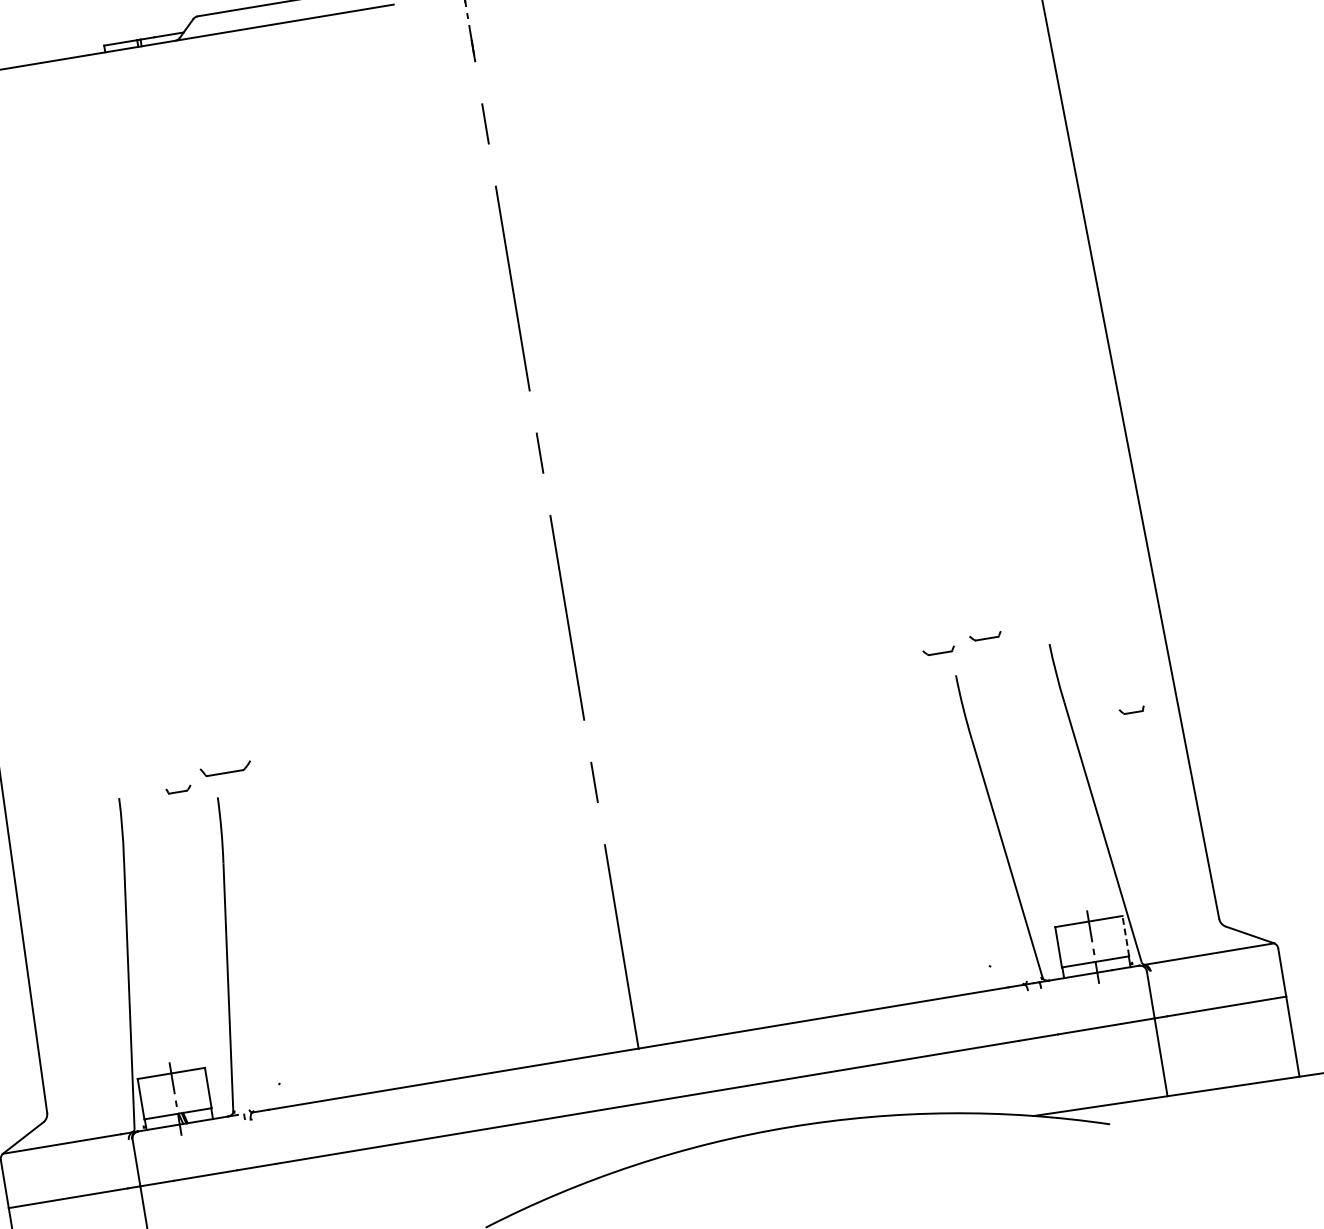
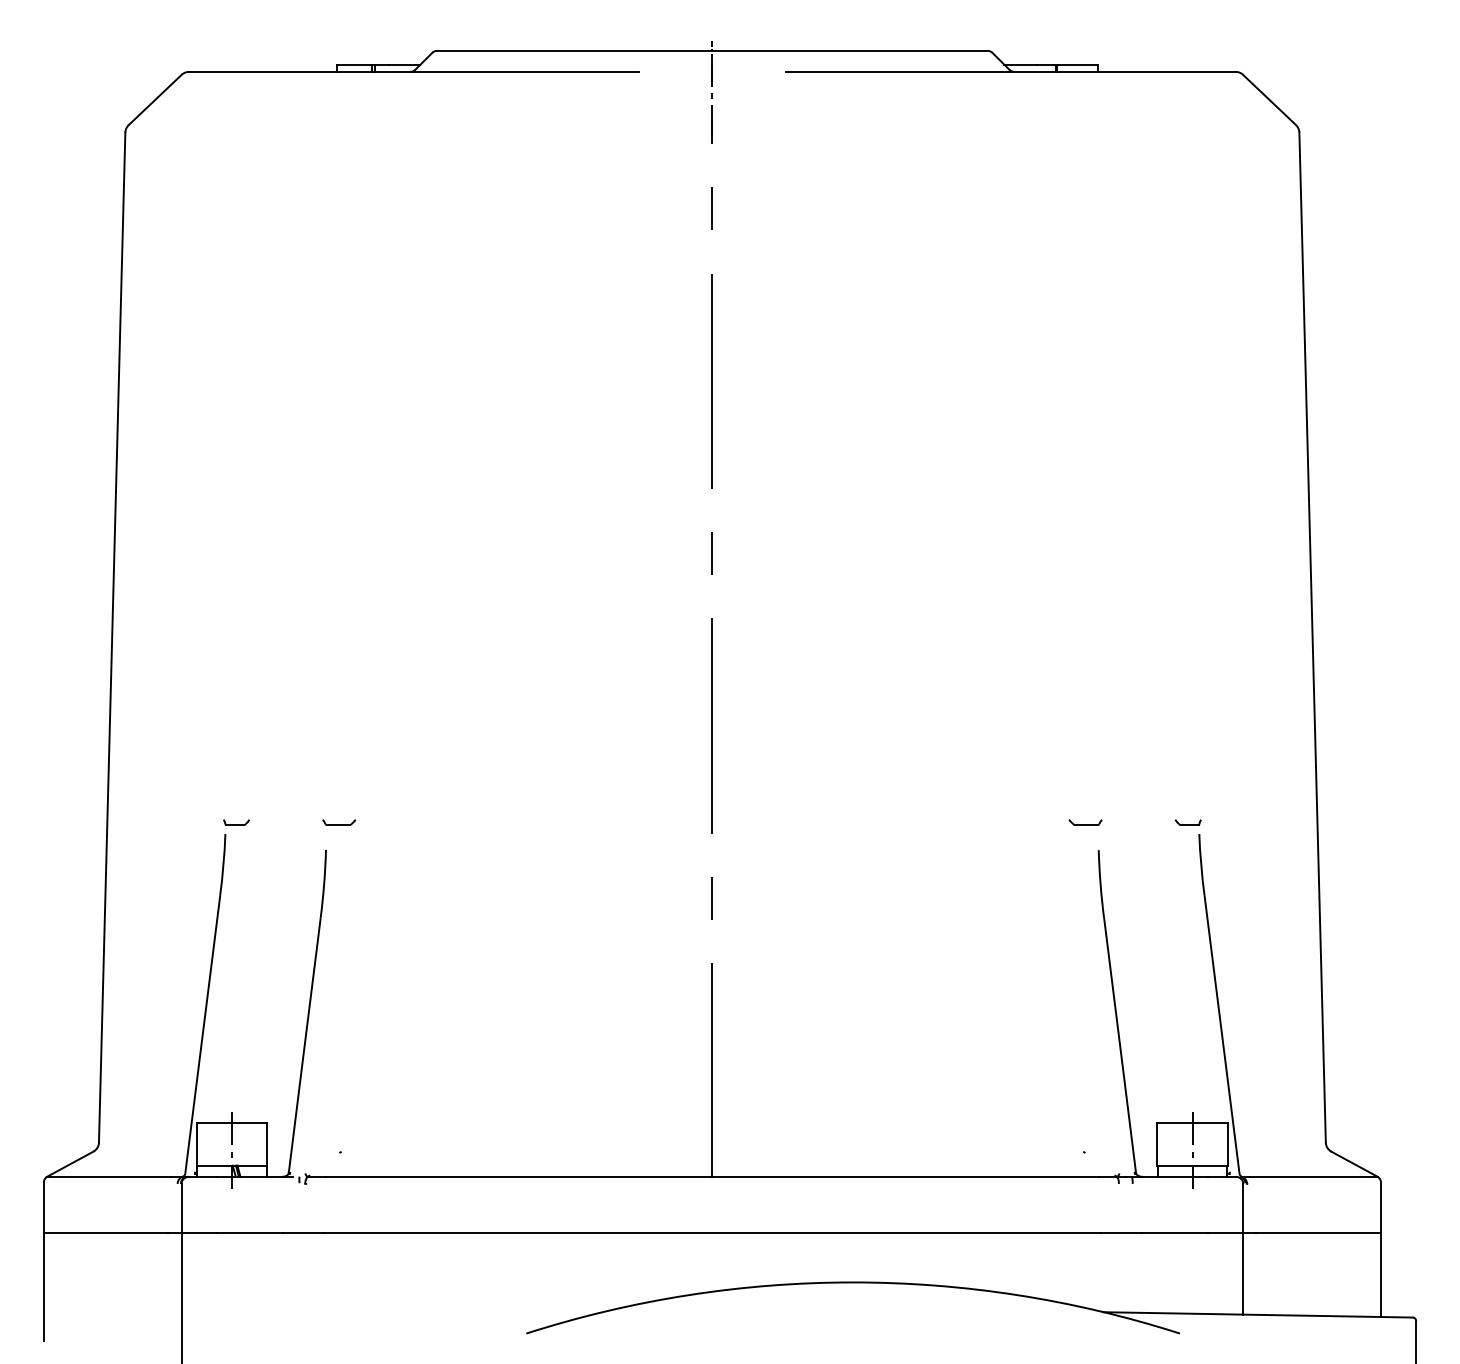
part: (985, 636) -> (1135, 815), removed
part: (1131, 710) -> (1187, 822), moved
part: (226, 769) -> (339, 822), size x0.62
part: (178, 789) -> (236, 822), moved
line: (1125, 936) -> (1227, 1144), dashed -> solid

